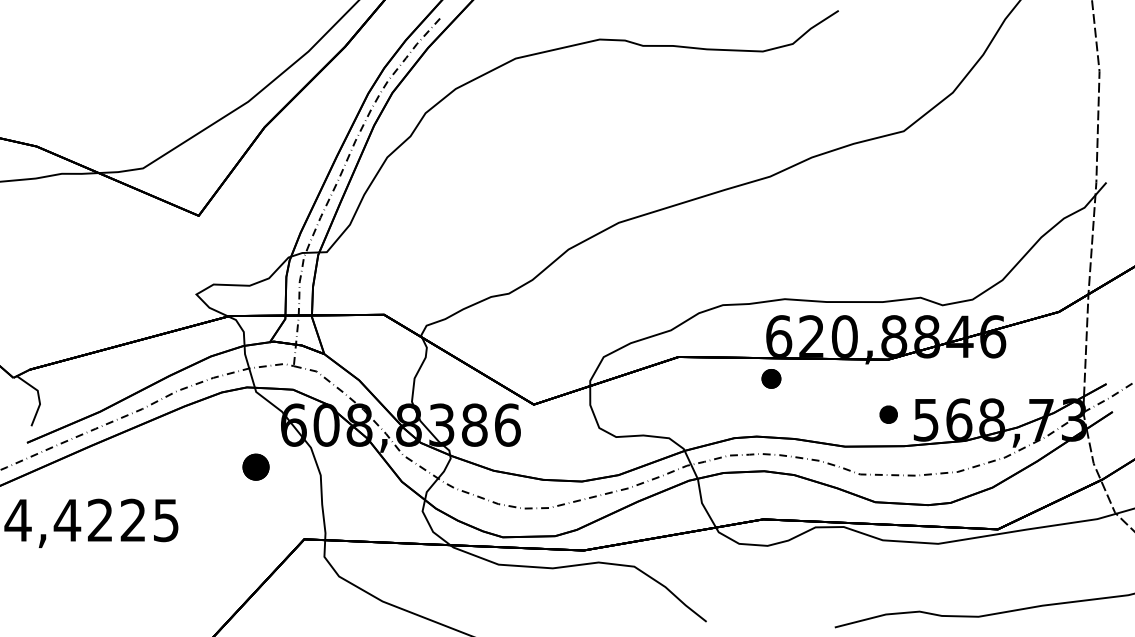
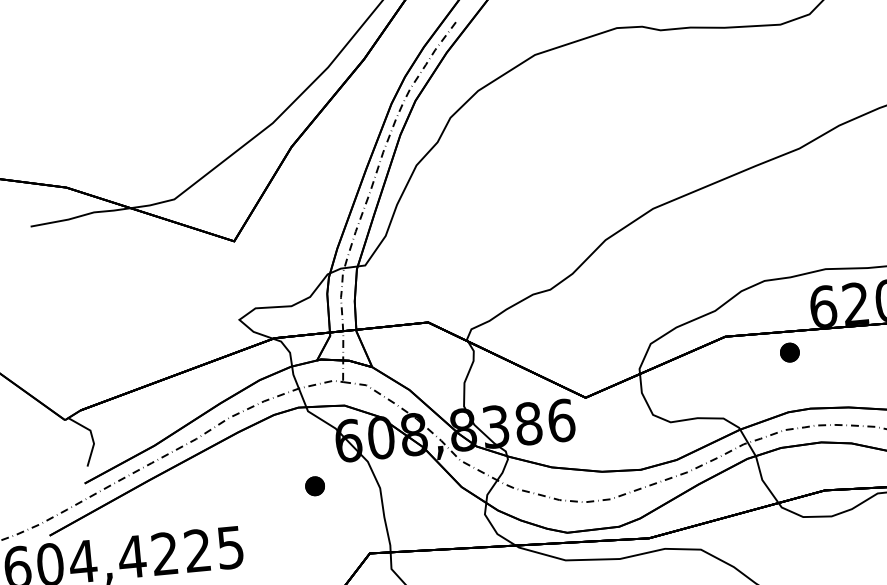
part: (771, 378) -> (789, 352), moved
part: (256, 467) -> (315, 486), size x0.71

